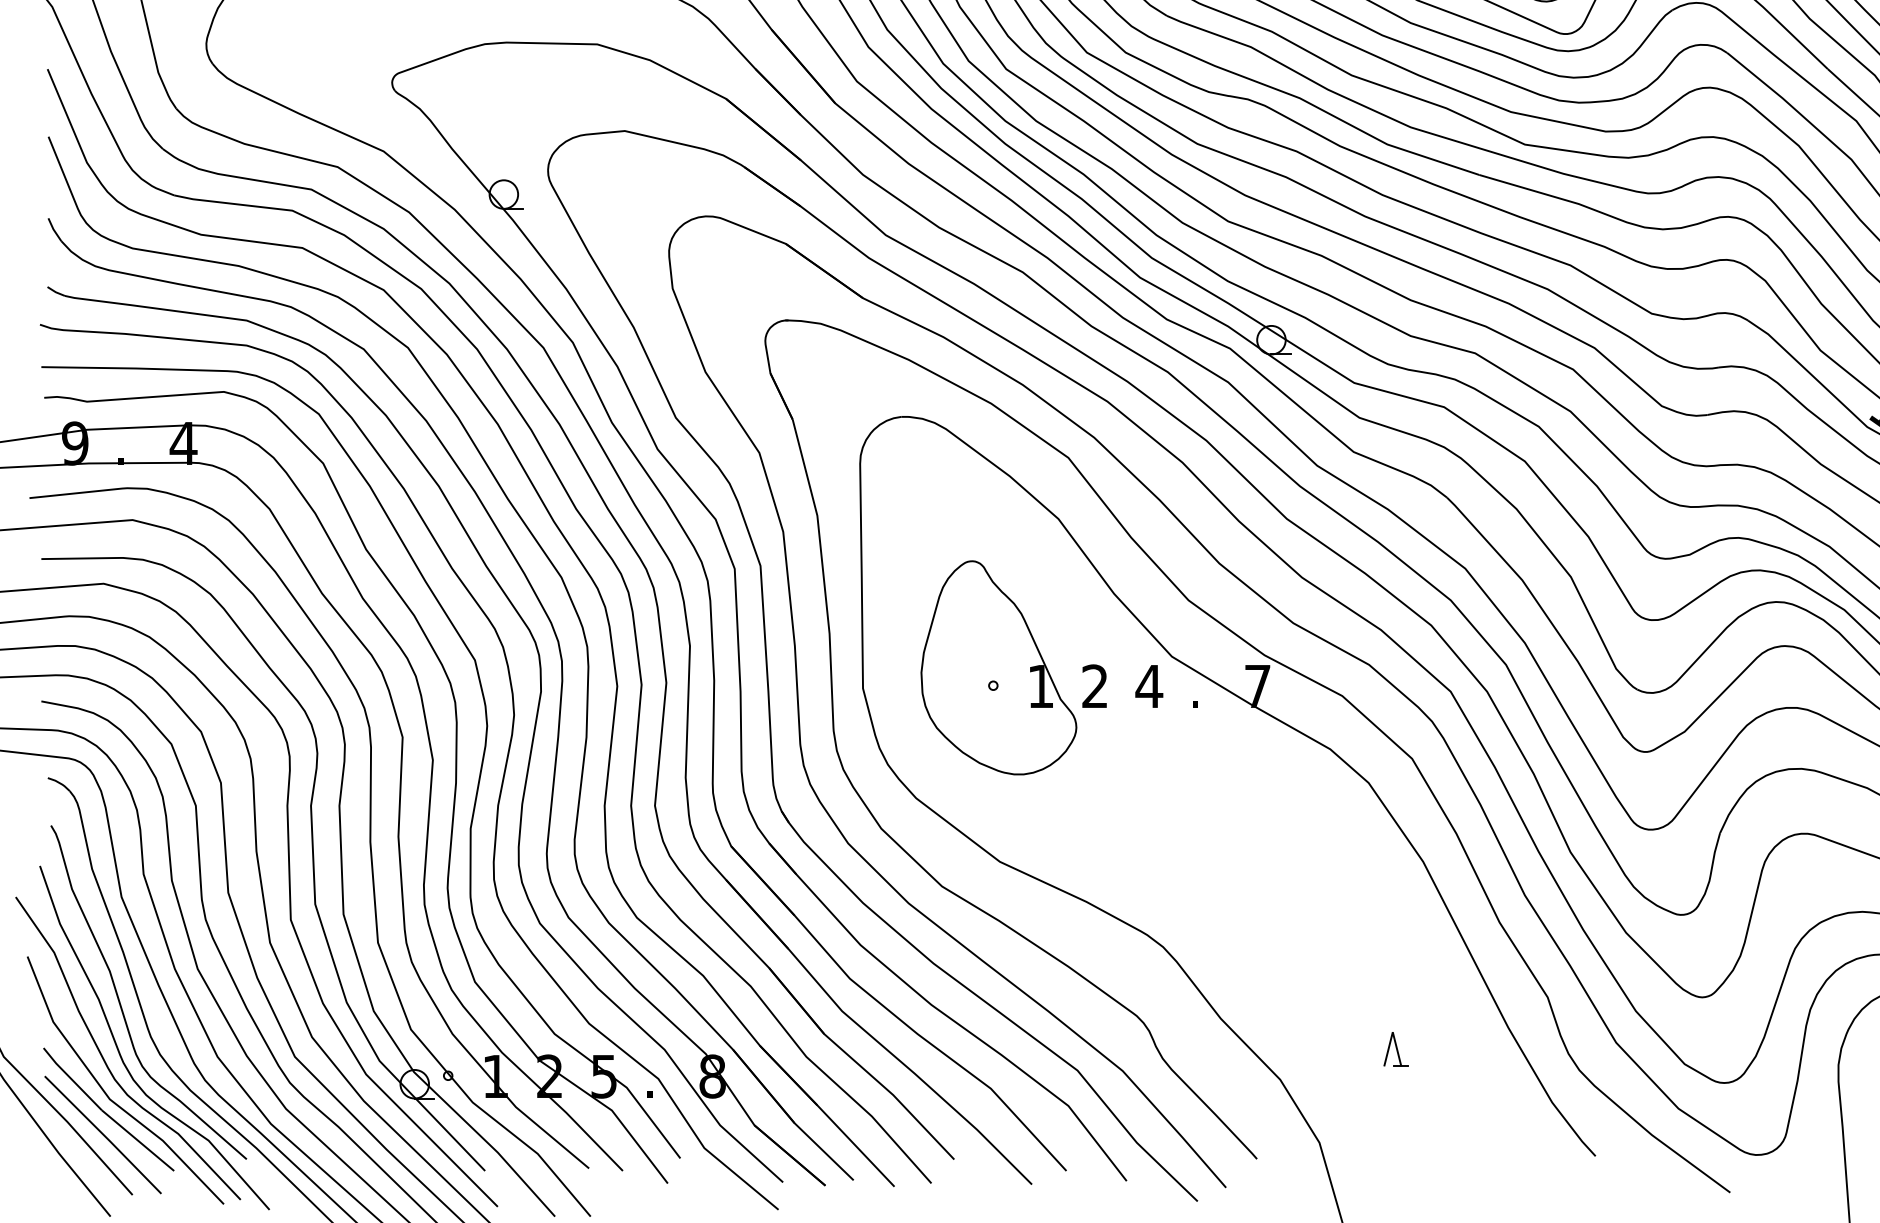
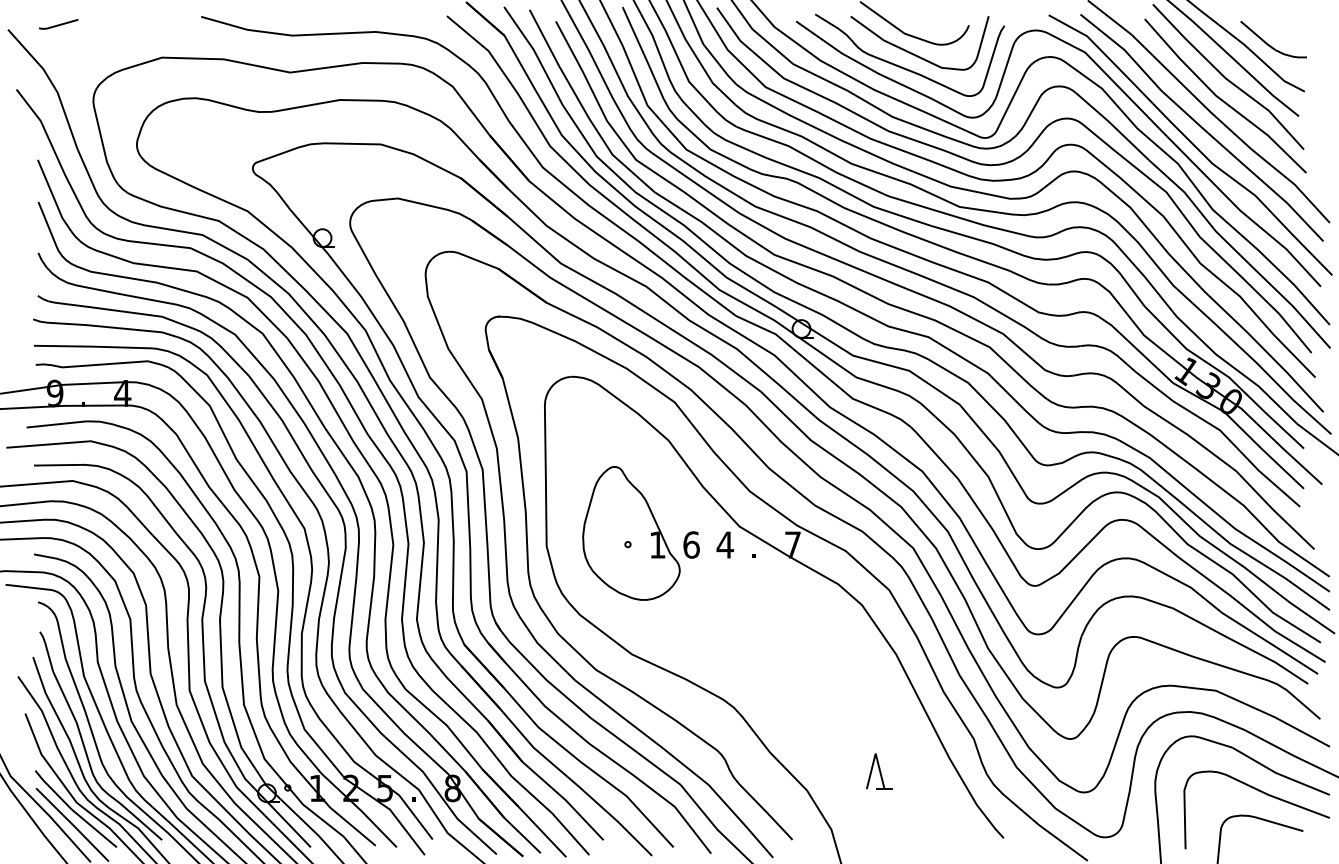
text: (1095, 685) -> (691, 544), 2 -> 6
part: (1396, 1049) -> (879, 771), size x1.67

